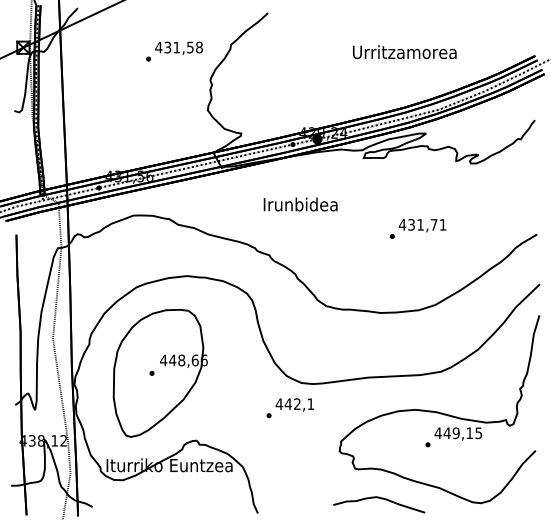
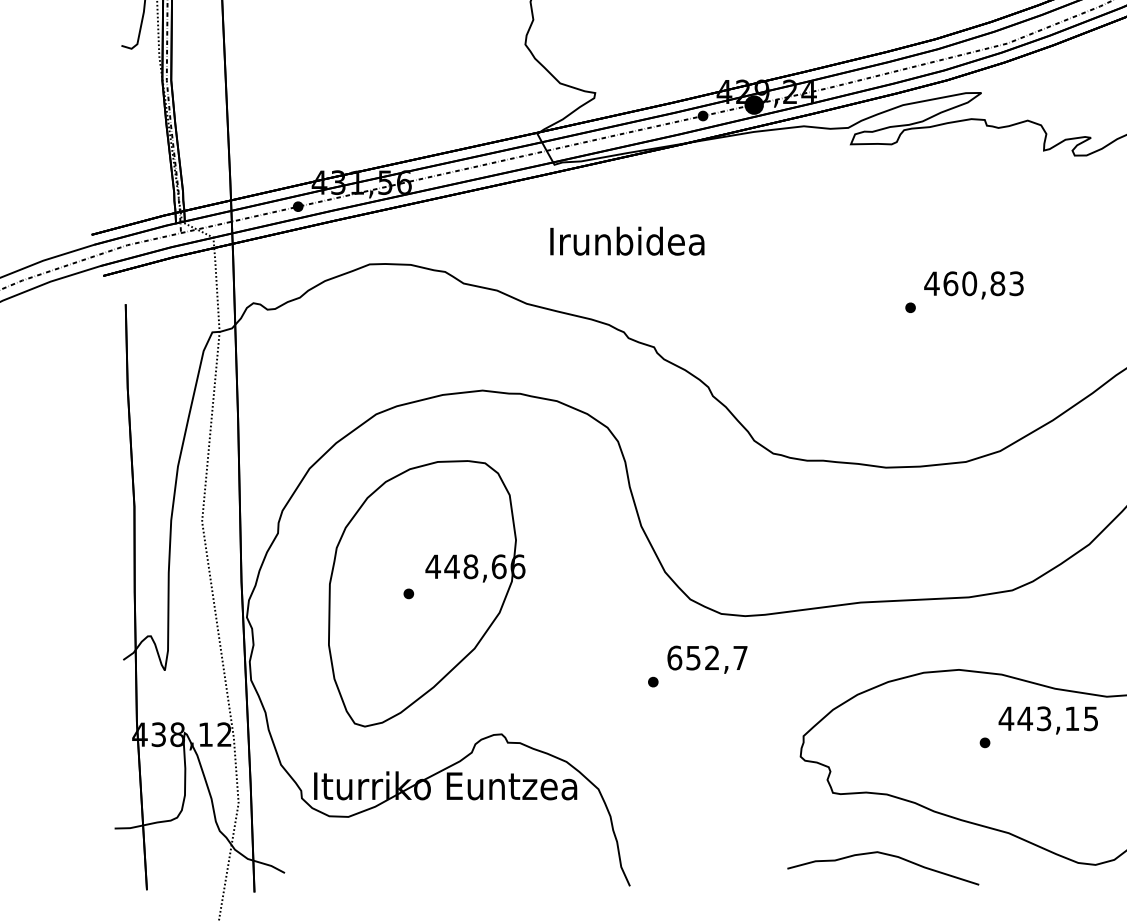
text: (300, 204) -> (626, 241), moved
text: (427, 224) -> (984, 282), 431,71 -> 460,83
text: (294, 404) -> (706, 658), 442,1 -> 652,7
text: (455, 432) -> (1042, 717), 449,15 -> 443,15

